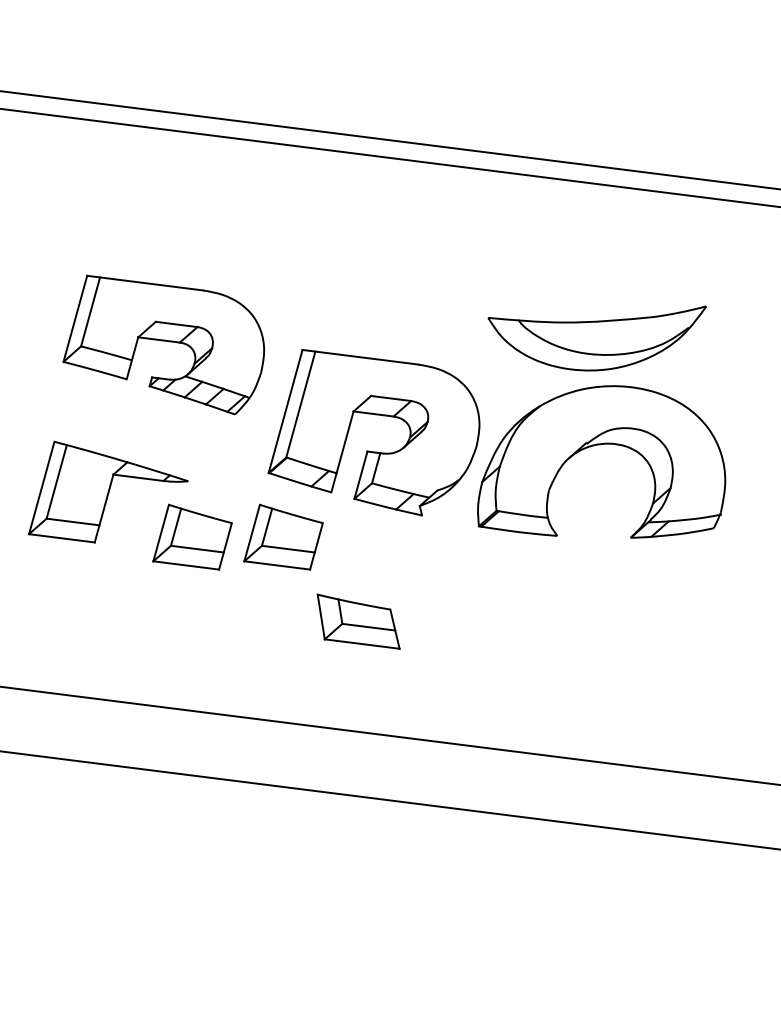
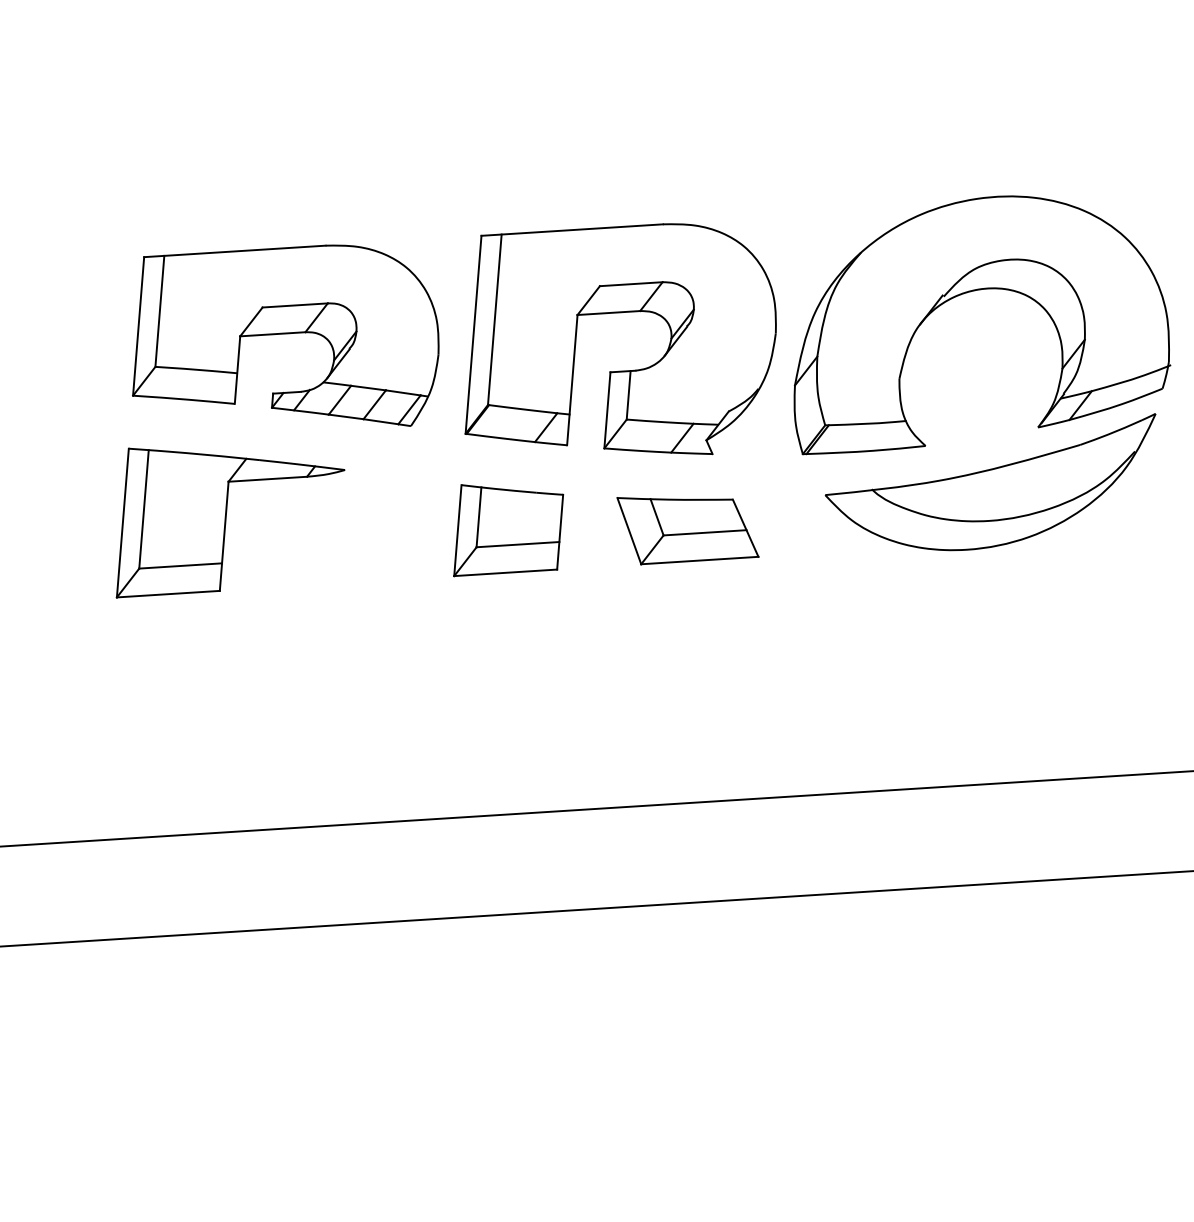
part: (596, 338) -> (996, 495), moved
part: (163, 344) -> (280, 339), moved
part: (192, 536) -> (367, 553), removed
part: (358, 621) -> (687, 527), moved

